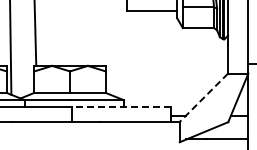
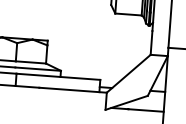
line: (203, 98) -> (128, 74), dashed -> solid
line: (121, 107) -> (58, 76), dashed -> solid

